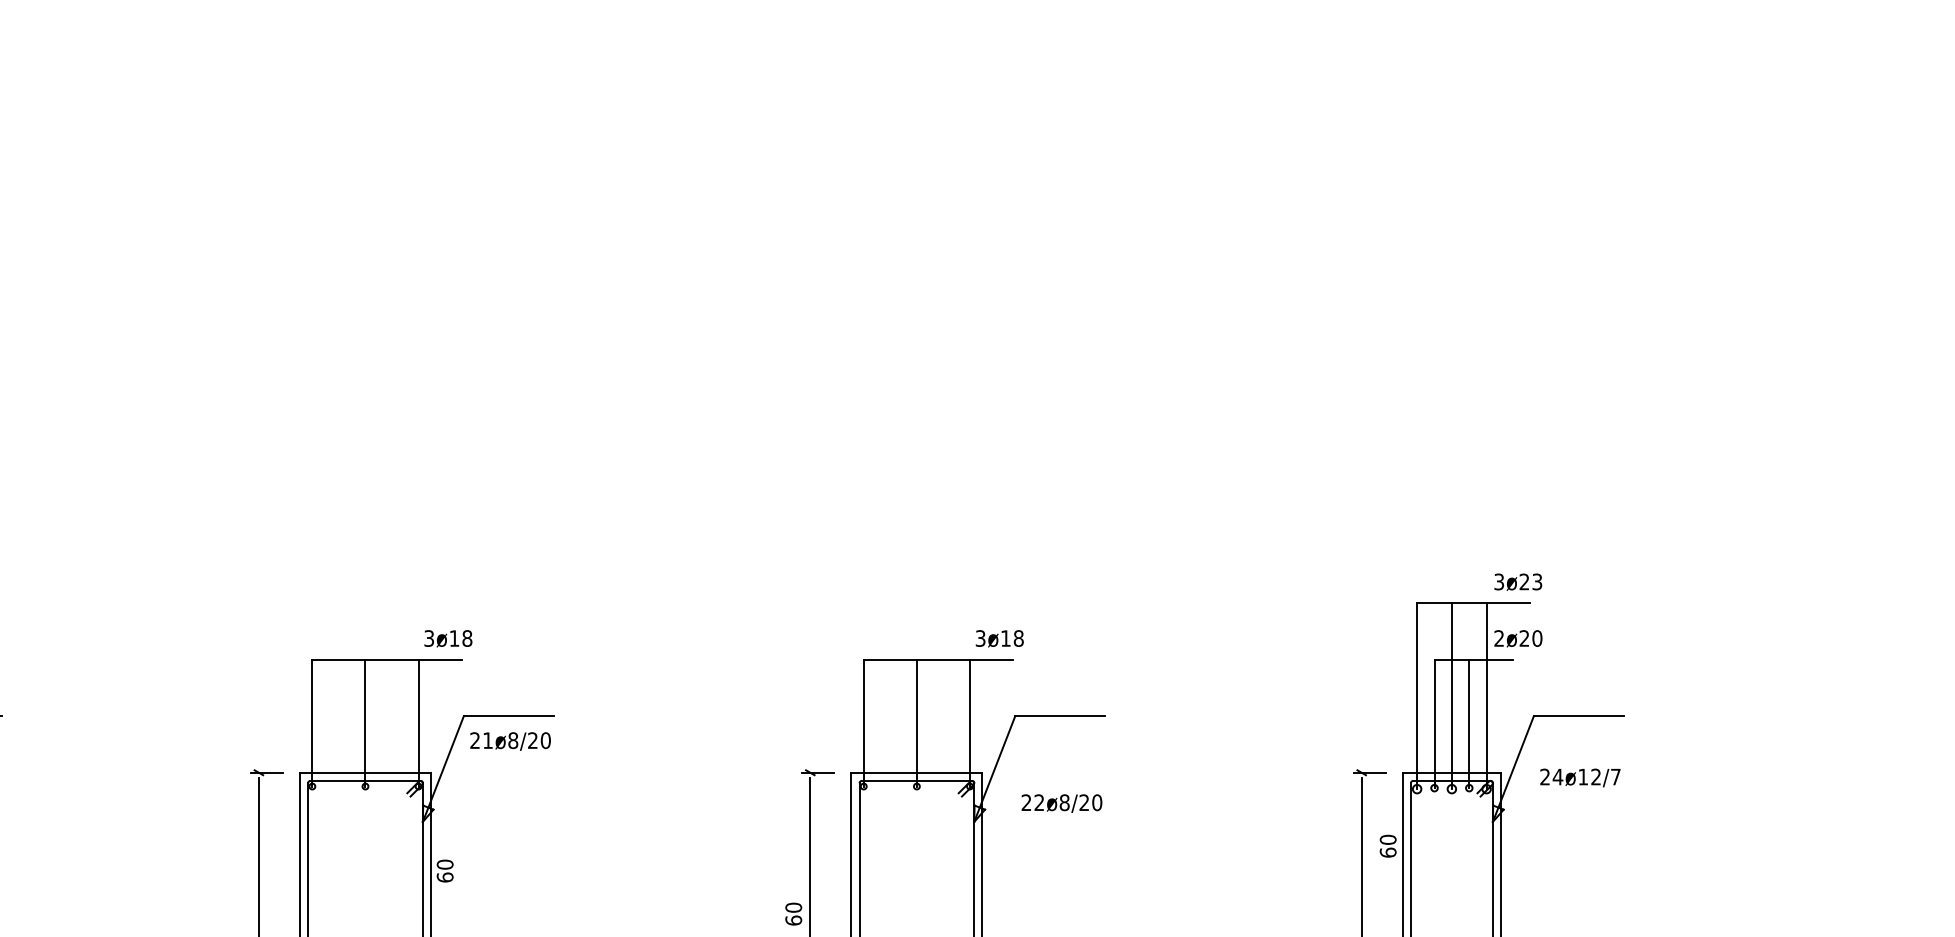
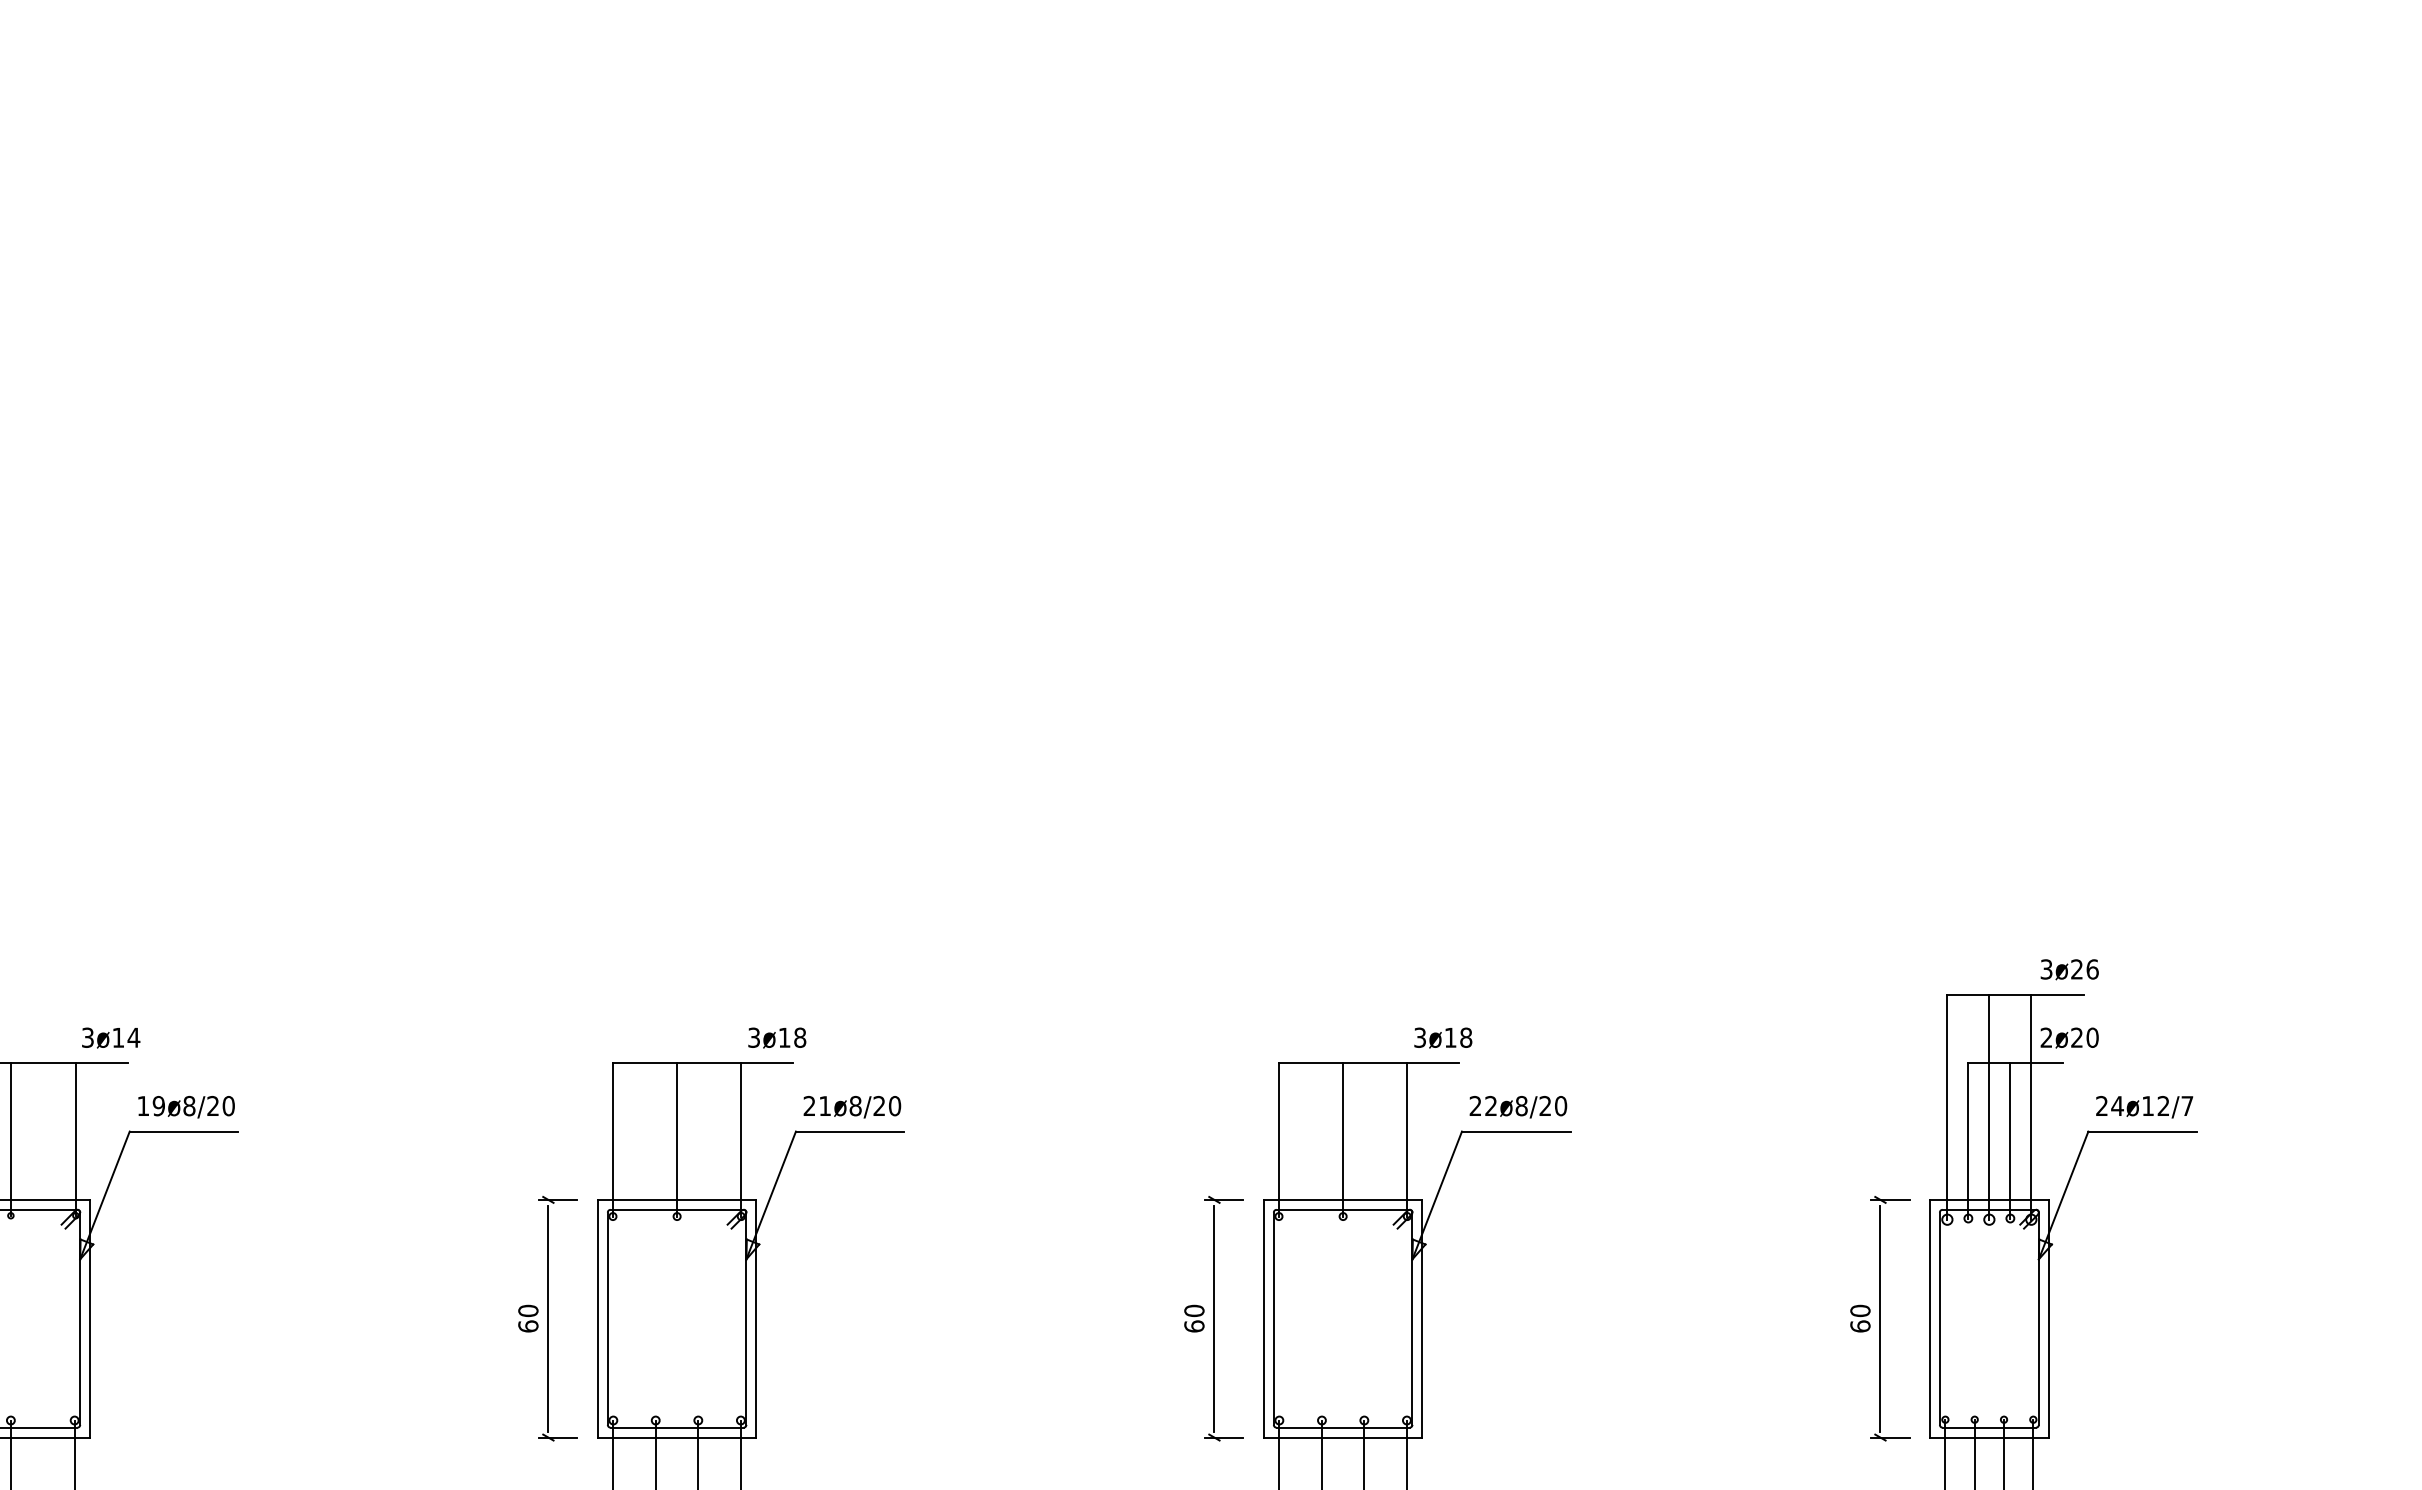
text: (1537, 582) -> (2092, 969), 3ø23 -> 3ø26
text: (510, 741) -> (852, 1107), moved
text: (1580, 778) -> (2144, 1107), moved
text: (1062, 803) -> (1518, 1107), moved
text: (1388, 846) -> (1860, 1318), moved
text: (445, 870) -> (528, 1318), moved
text: (793, 913) -> (1194, 1318), moved

